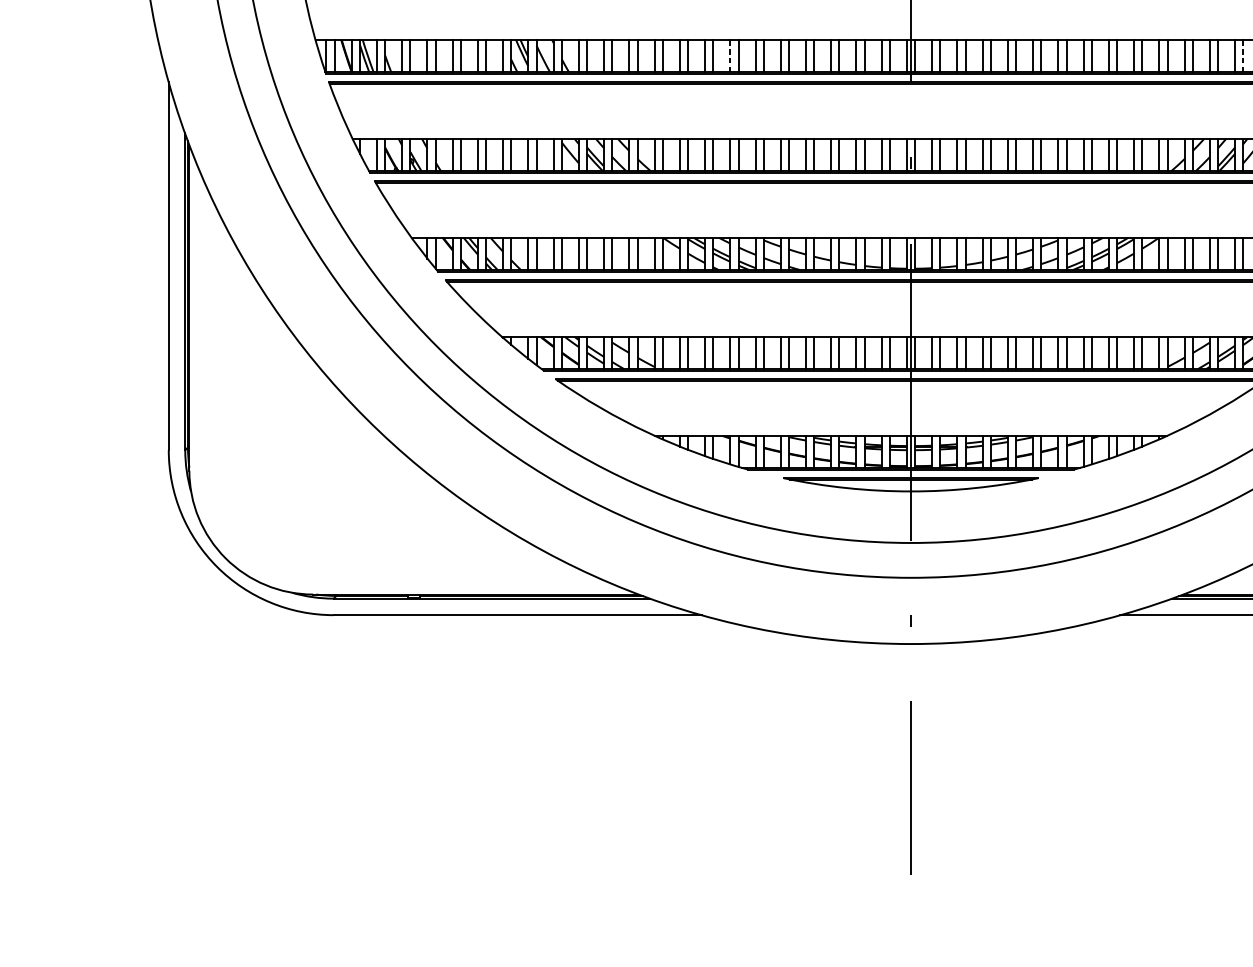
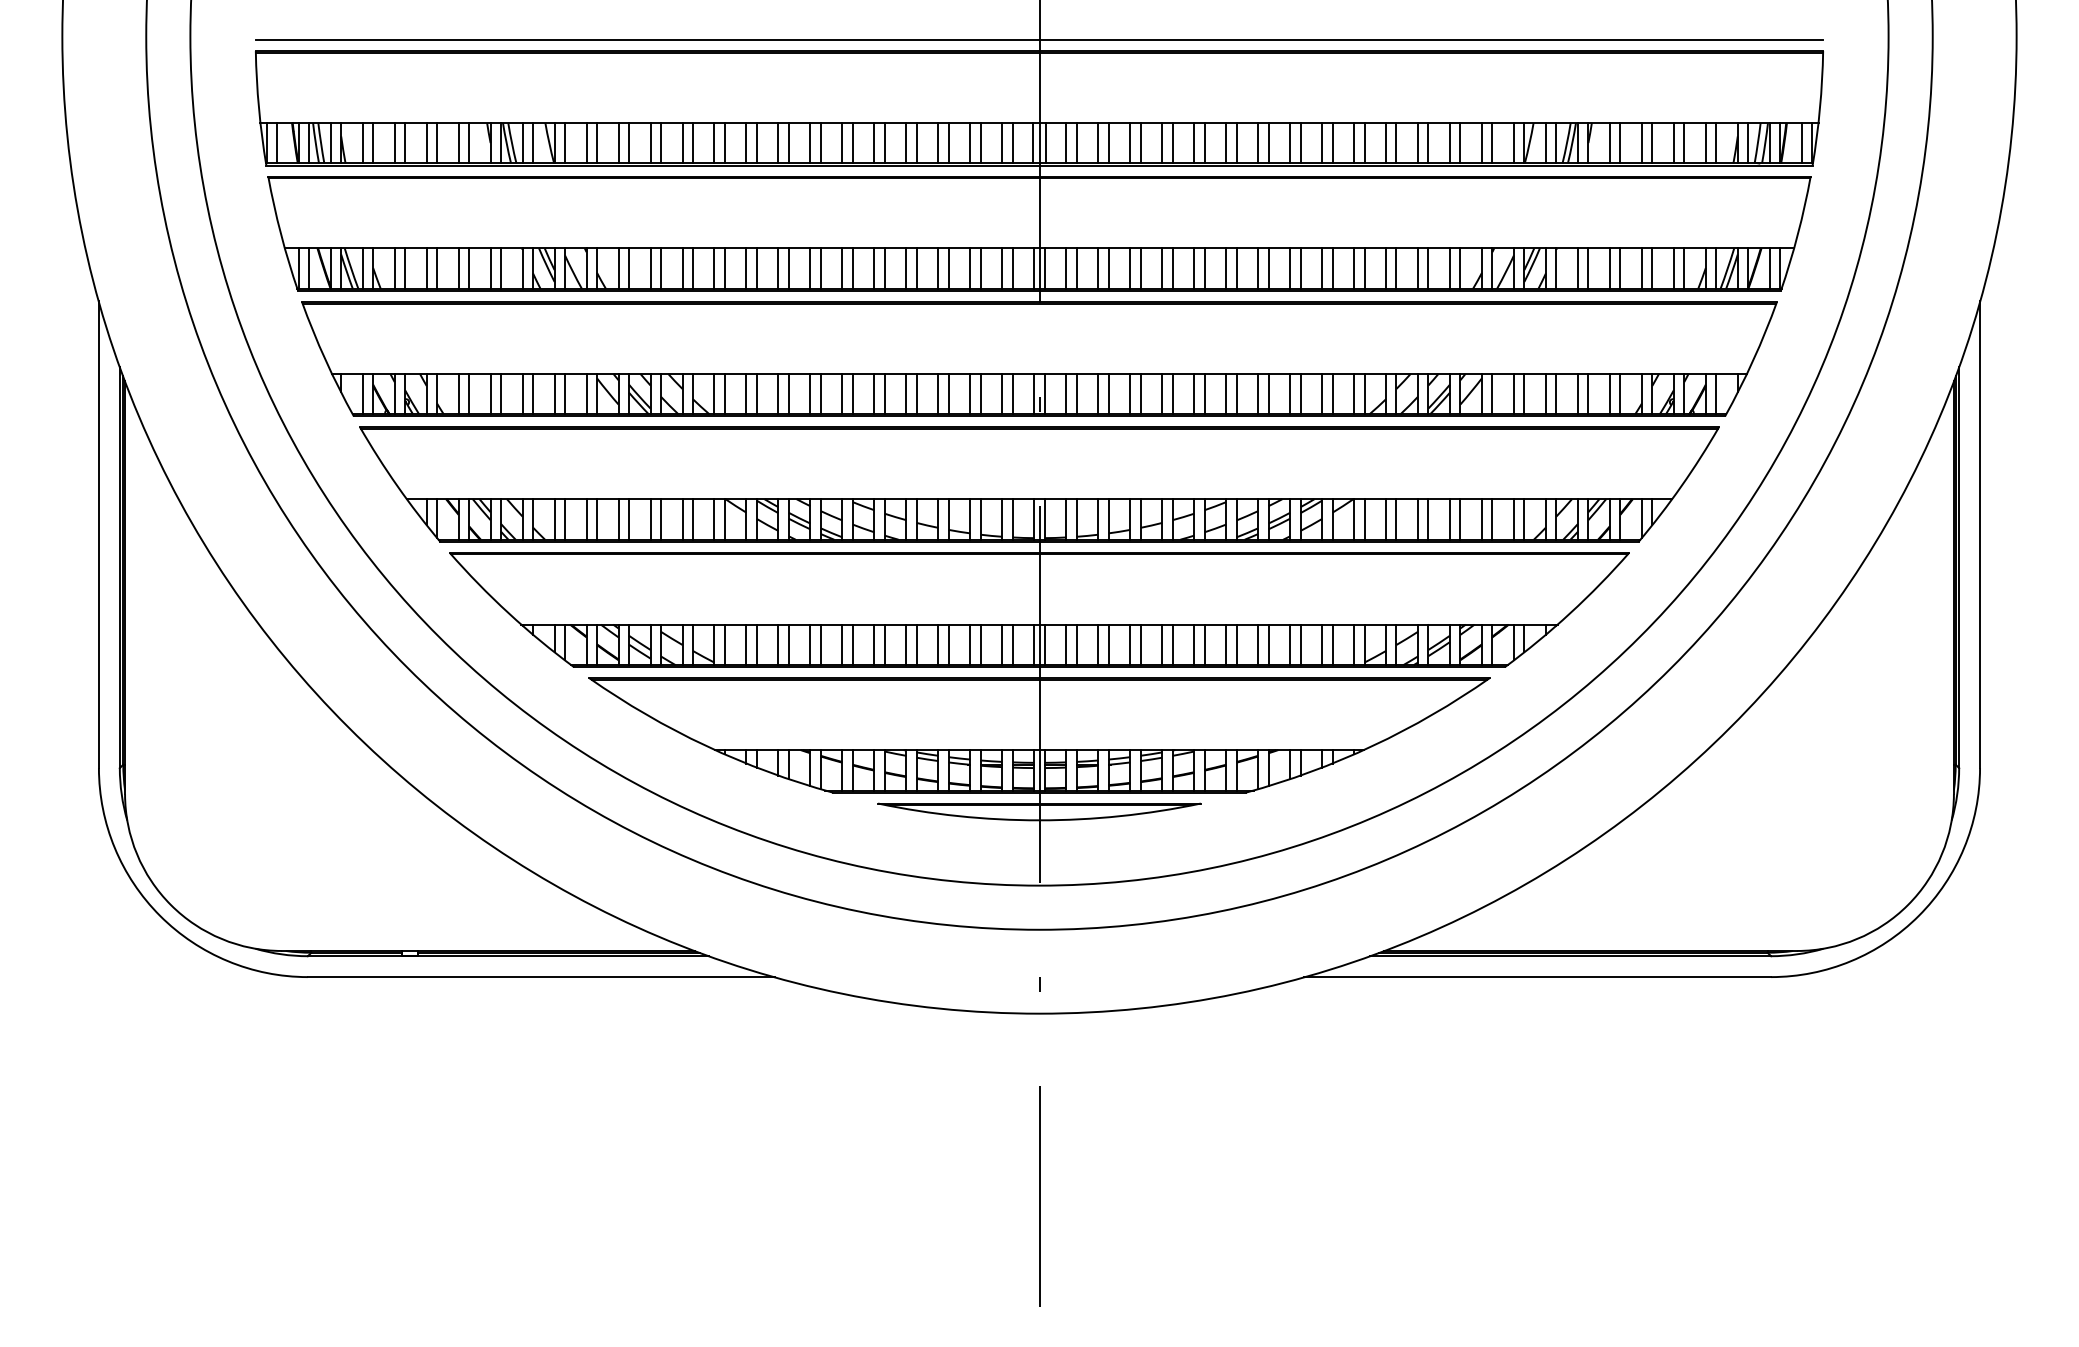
line: (730, 55) -> (810, 268), dashed -> solid
line: (1243, 55) -> (1460, 268), dashed -> solid

